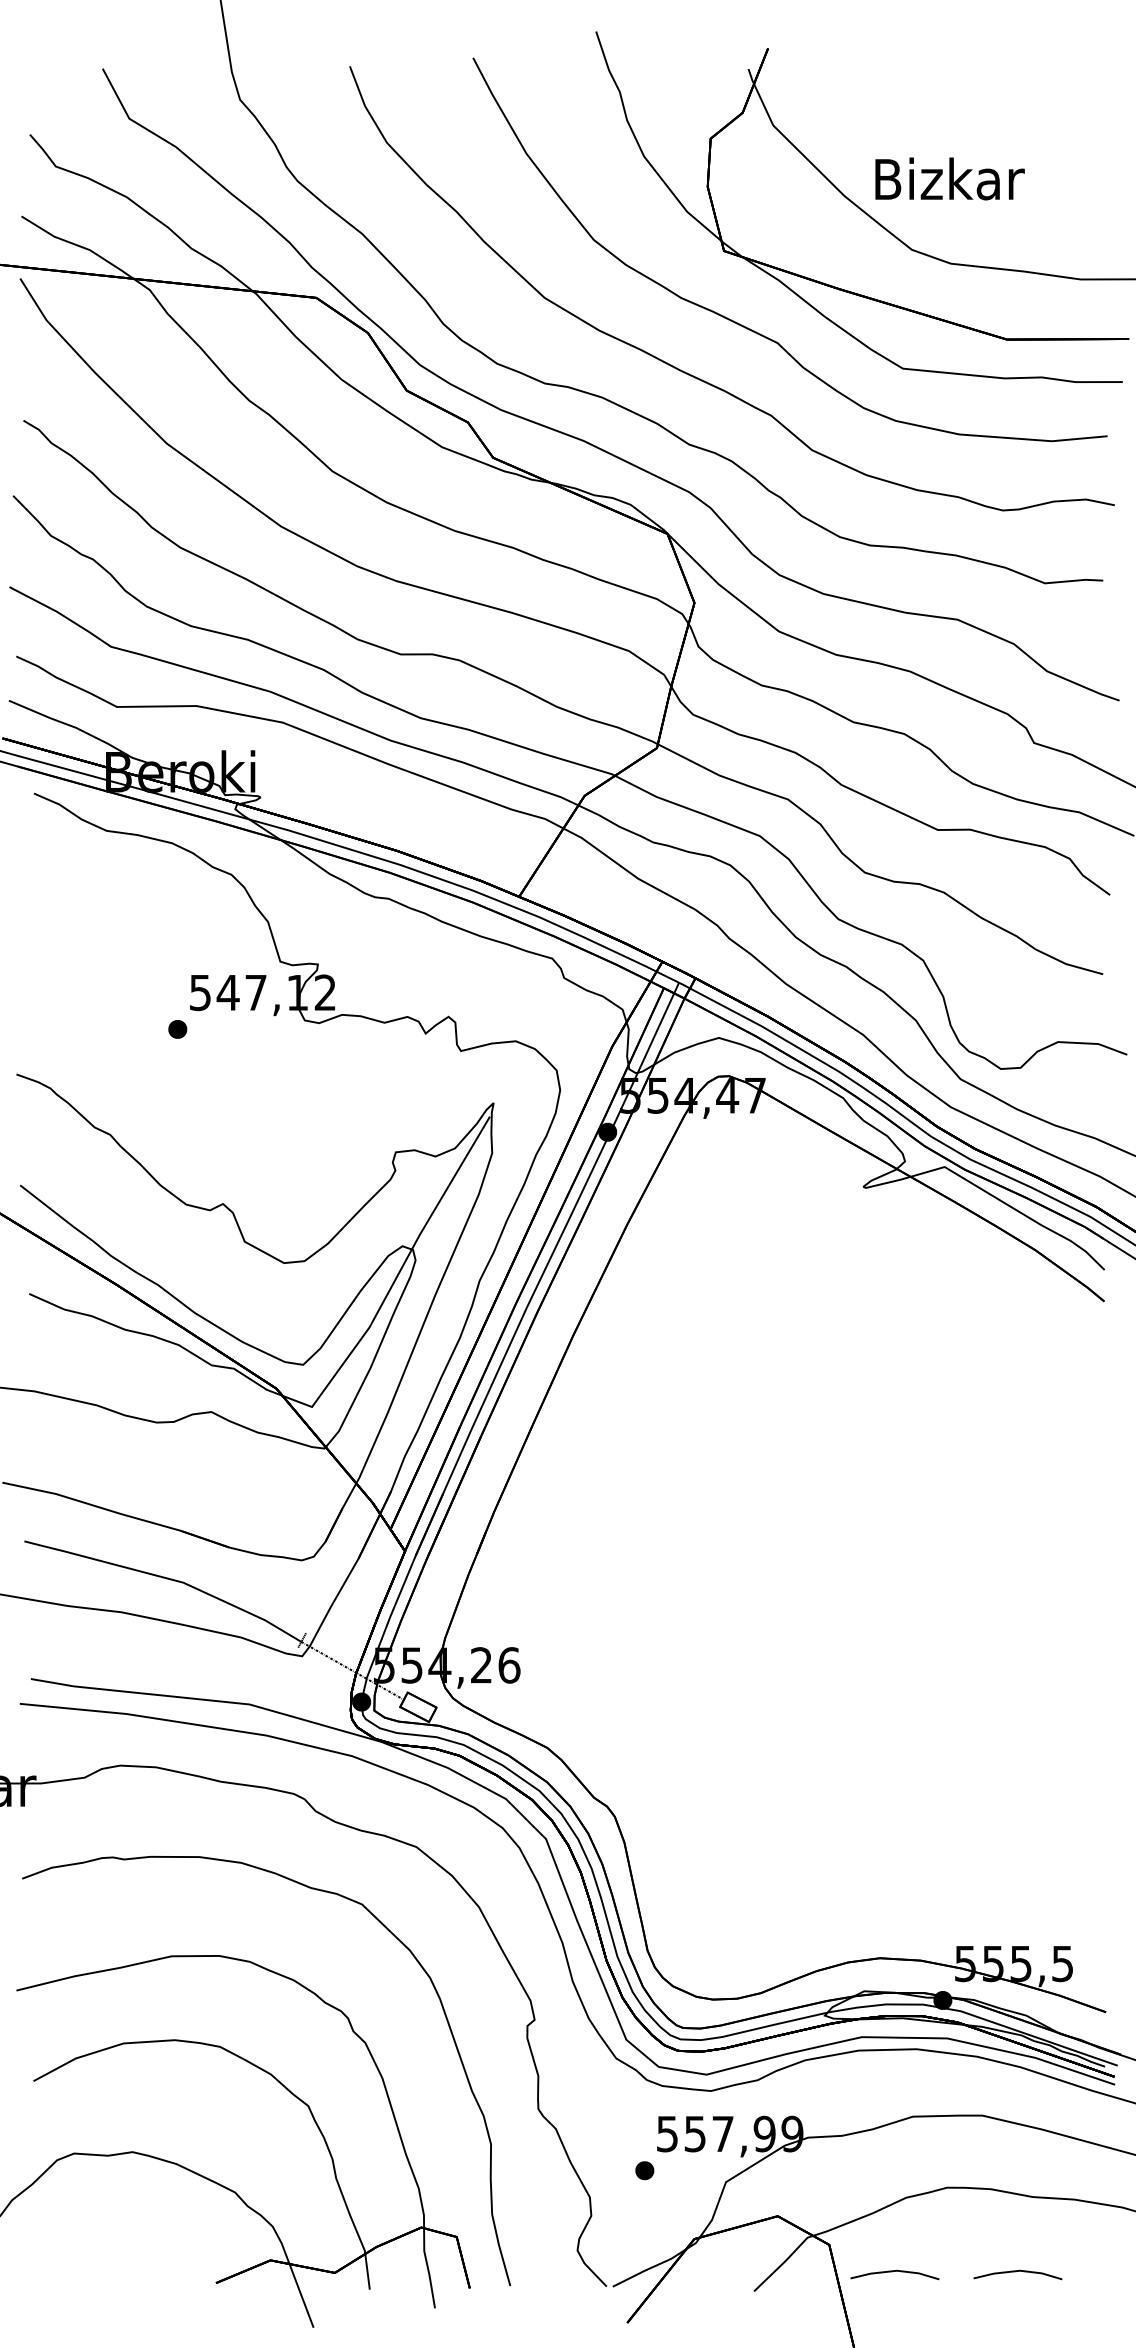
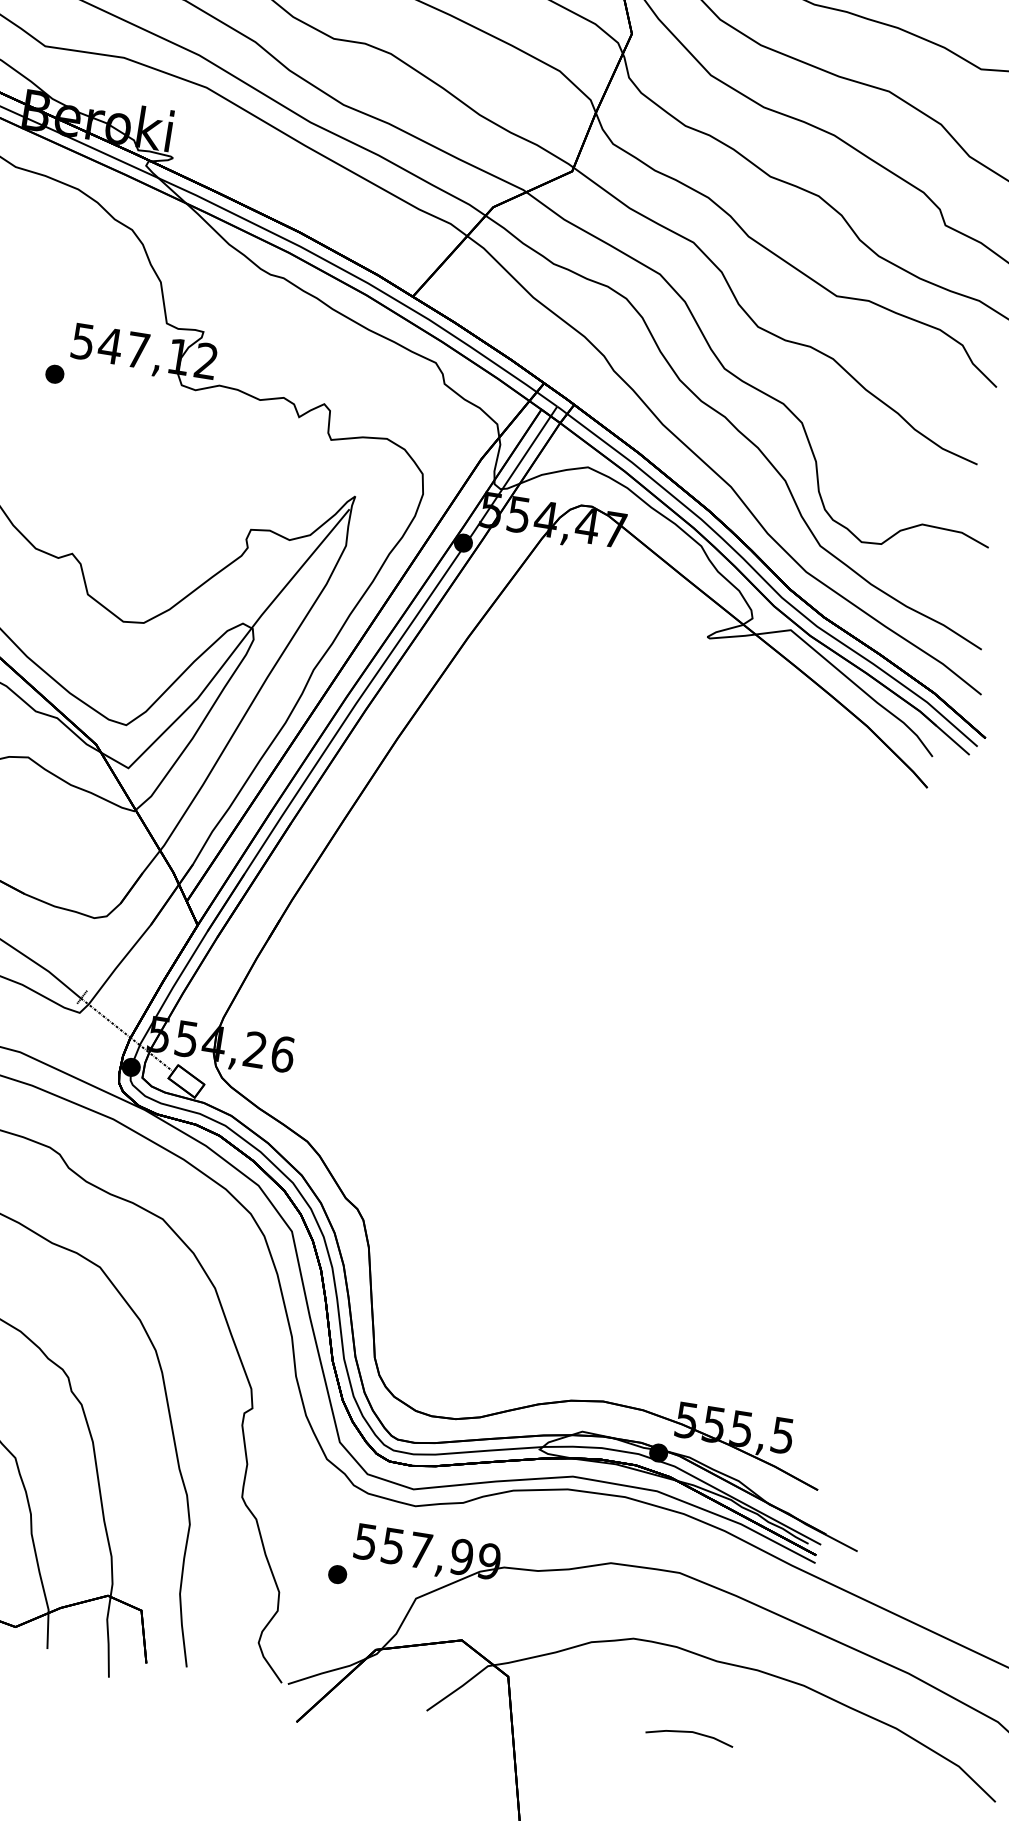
line: (892, 2272) -> (566, 1713), removed

